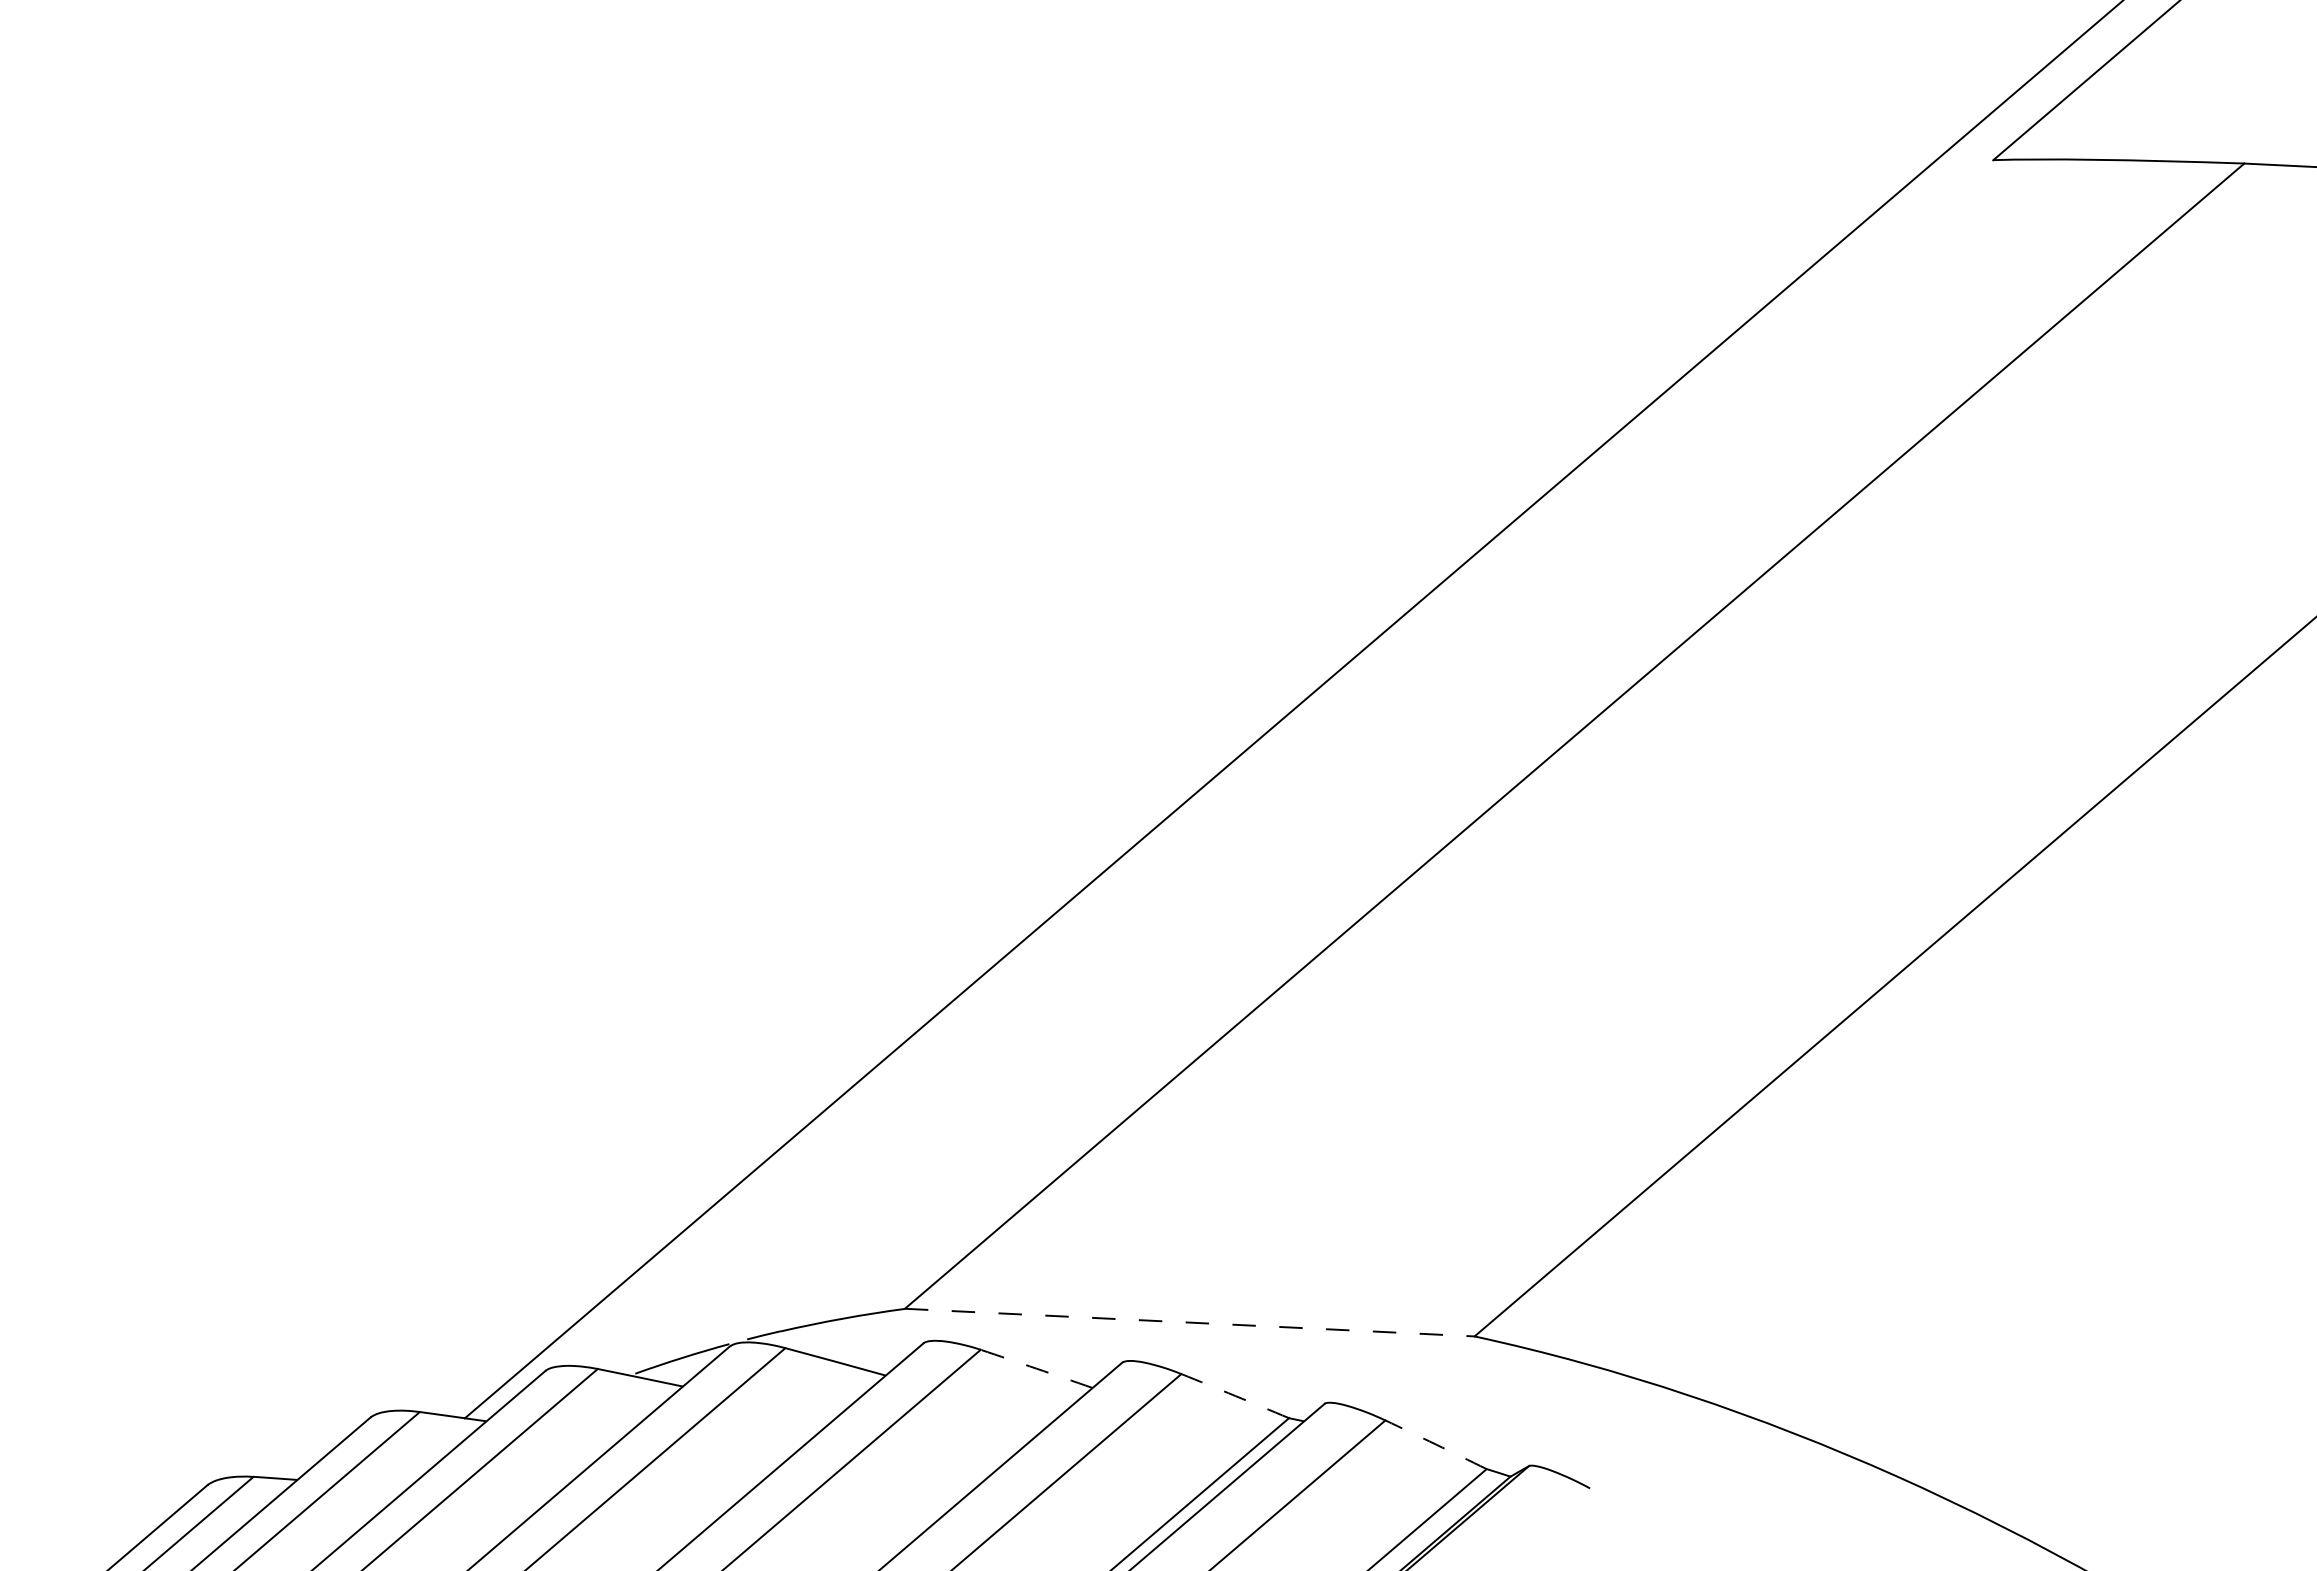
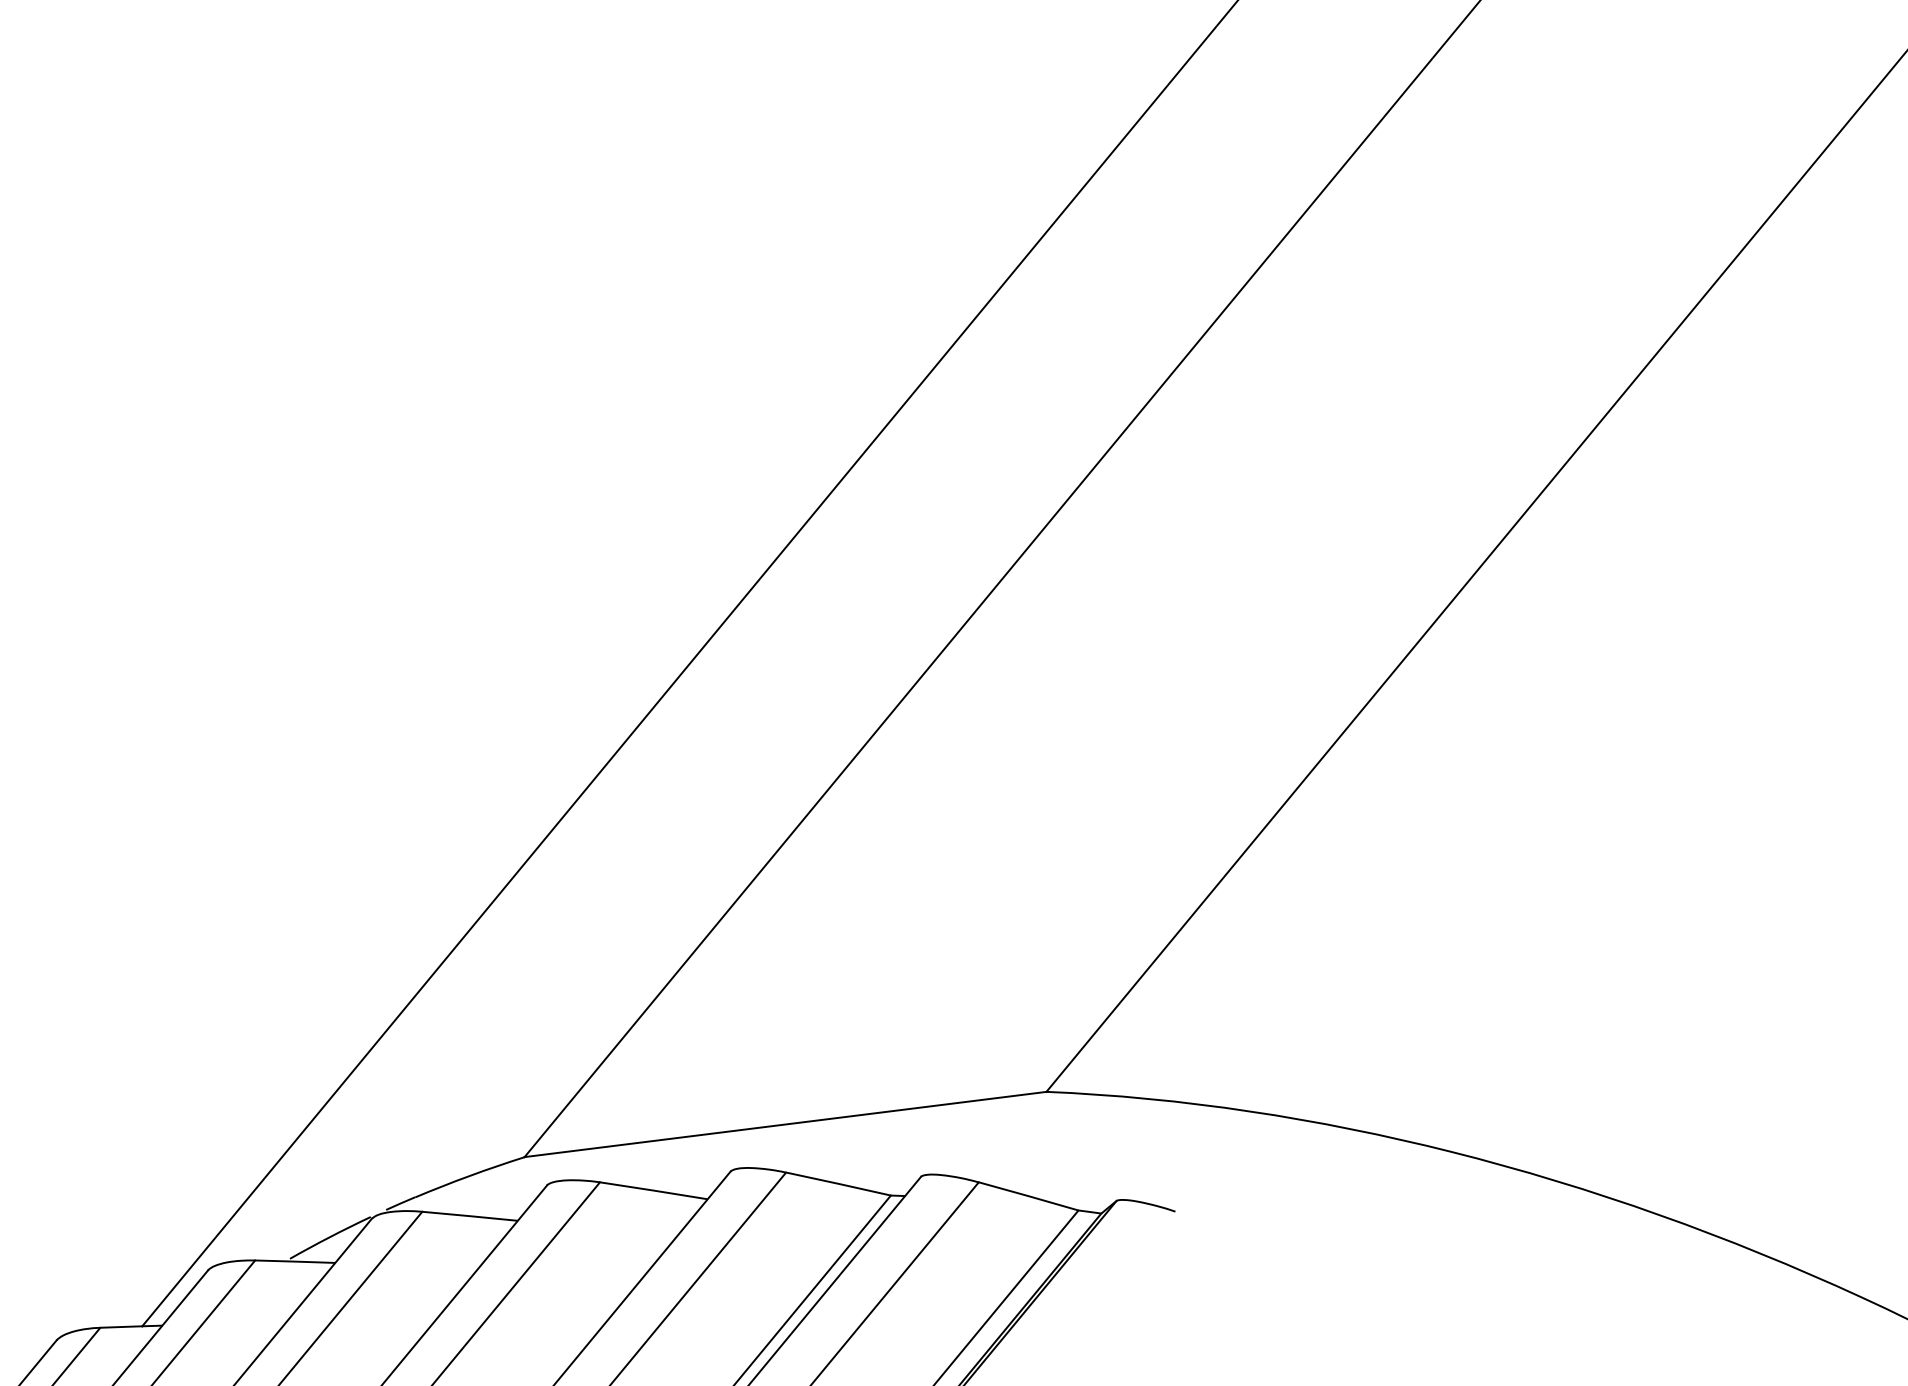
line: (1190, 1322) -> (786, 1124), dashed -> solid
arc: (1036, 1368) -> (653, 1190), dashed -> solid
arc: (1235, 1395) -> (838, 1183), dashed -> solid
arc: (1435, 1444) -> (1028, 1196), dashed -> solid

